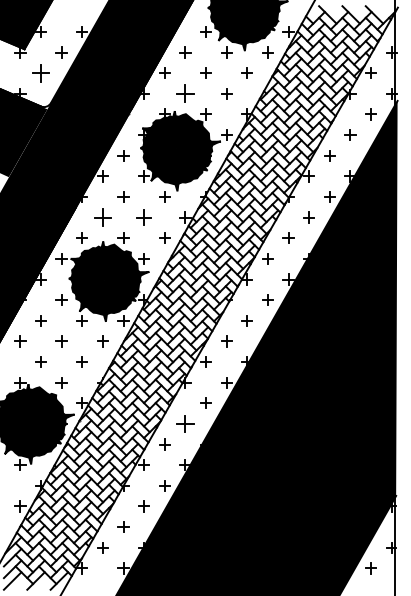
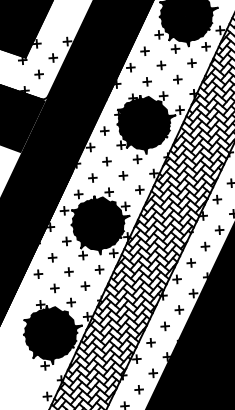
part: (40, 72) -> (38, 73), size x0.62
part: (185, 93) -> (147, 81), size x0.62
part: (102, 217) -> (92, 177), size x0.62
part: (143, 217) -> (122, 175), size x0.71
part: (185, 423) -> (165, 326), size x0.62

